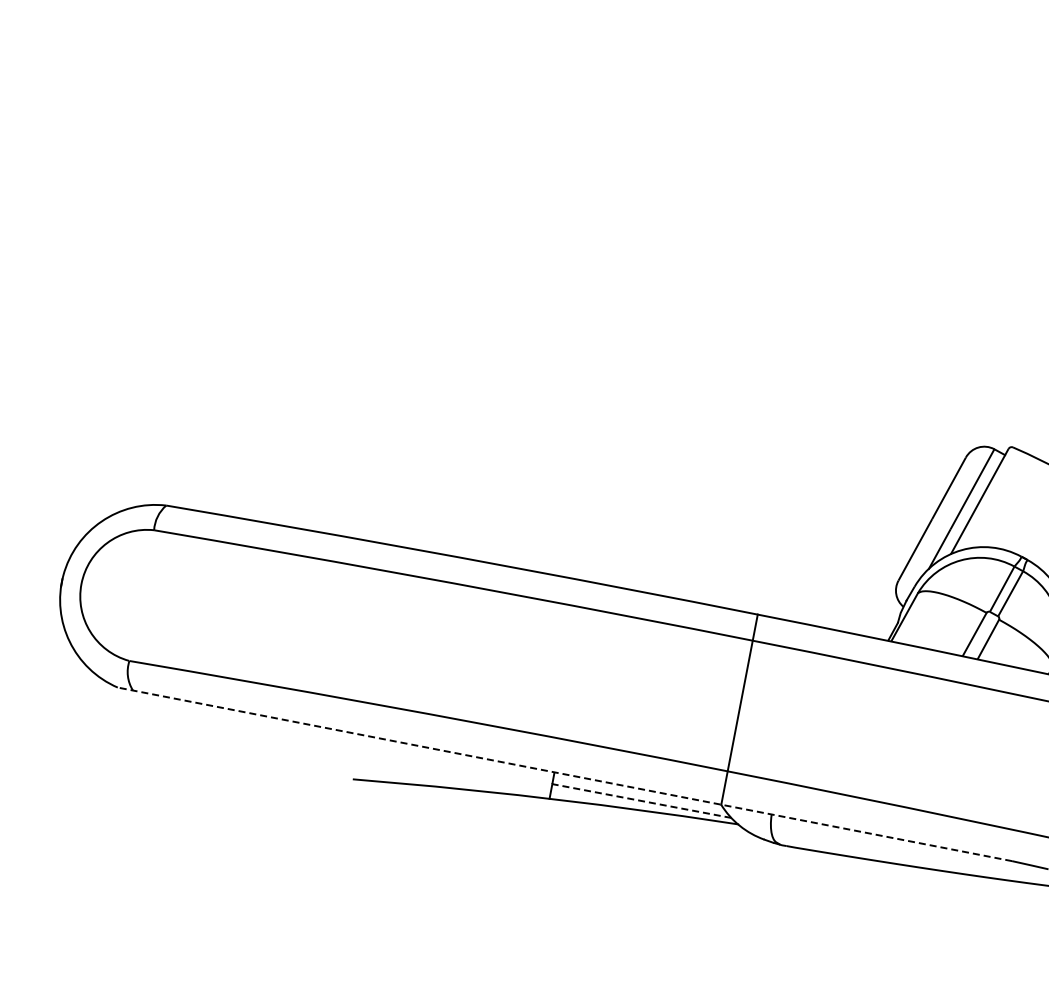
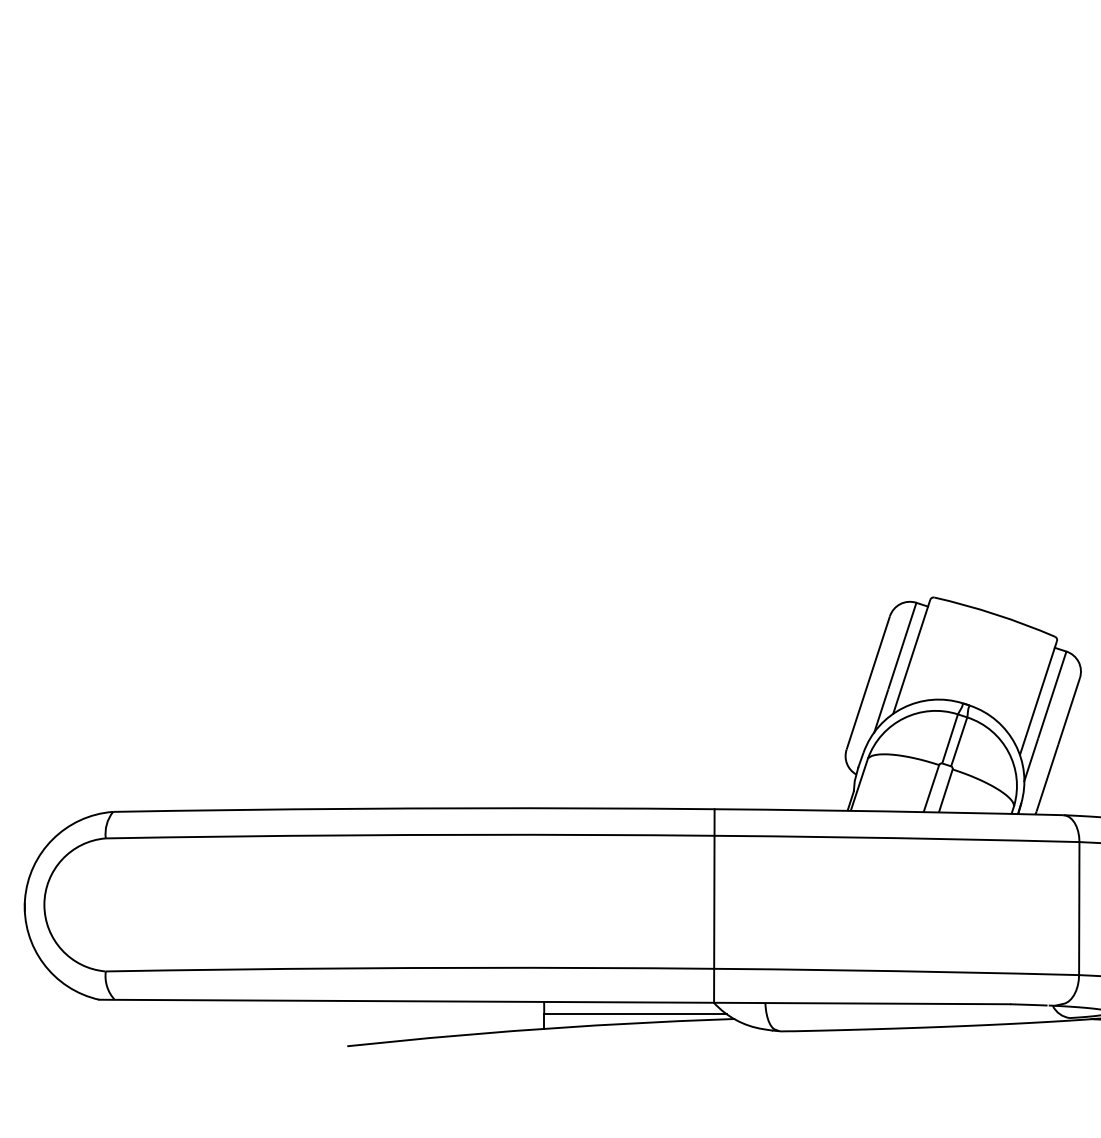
line: (564, 774) -> (554, 1002), dashed -> solid
line: (641, 800) -> (634, 1013), dashed -> solid

